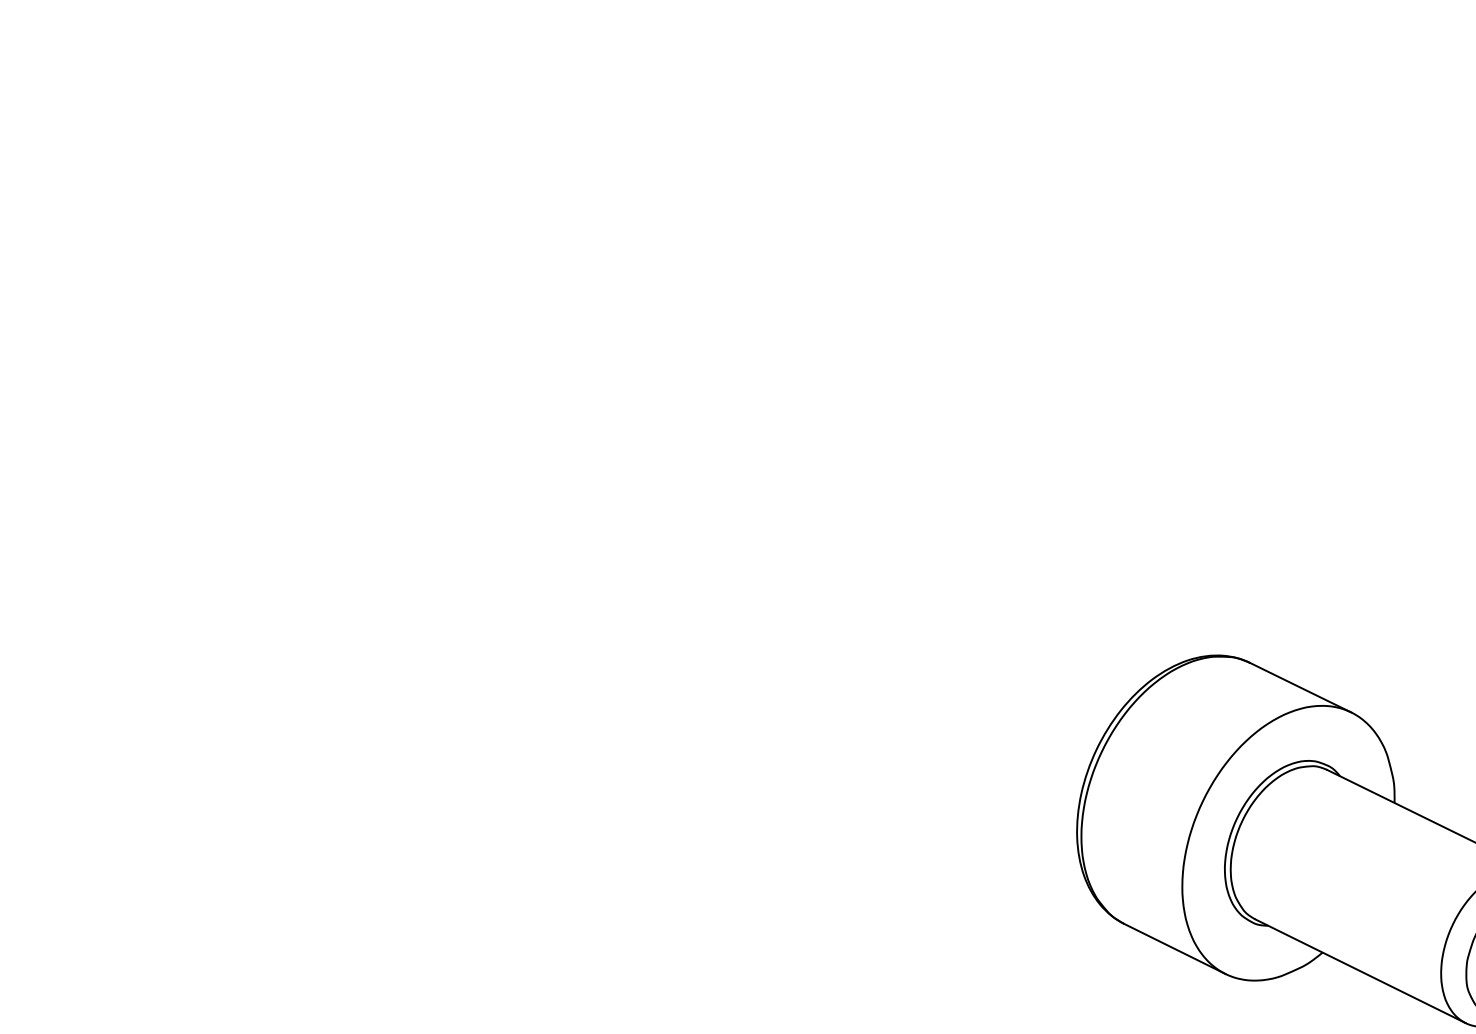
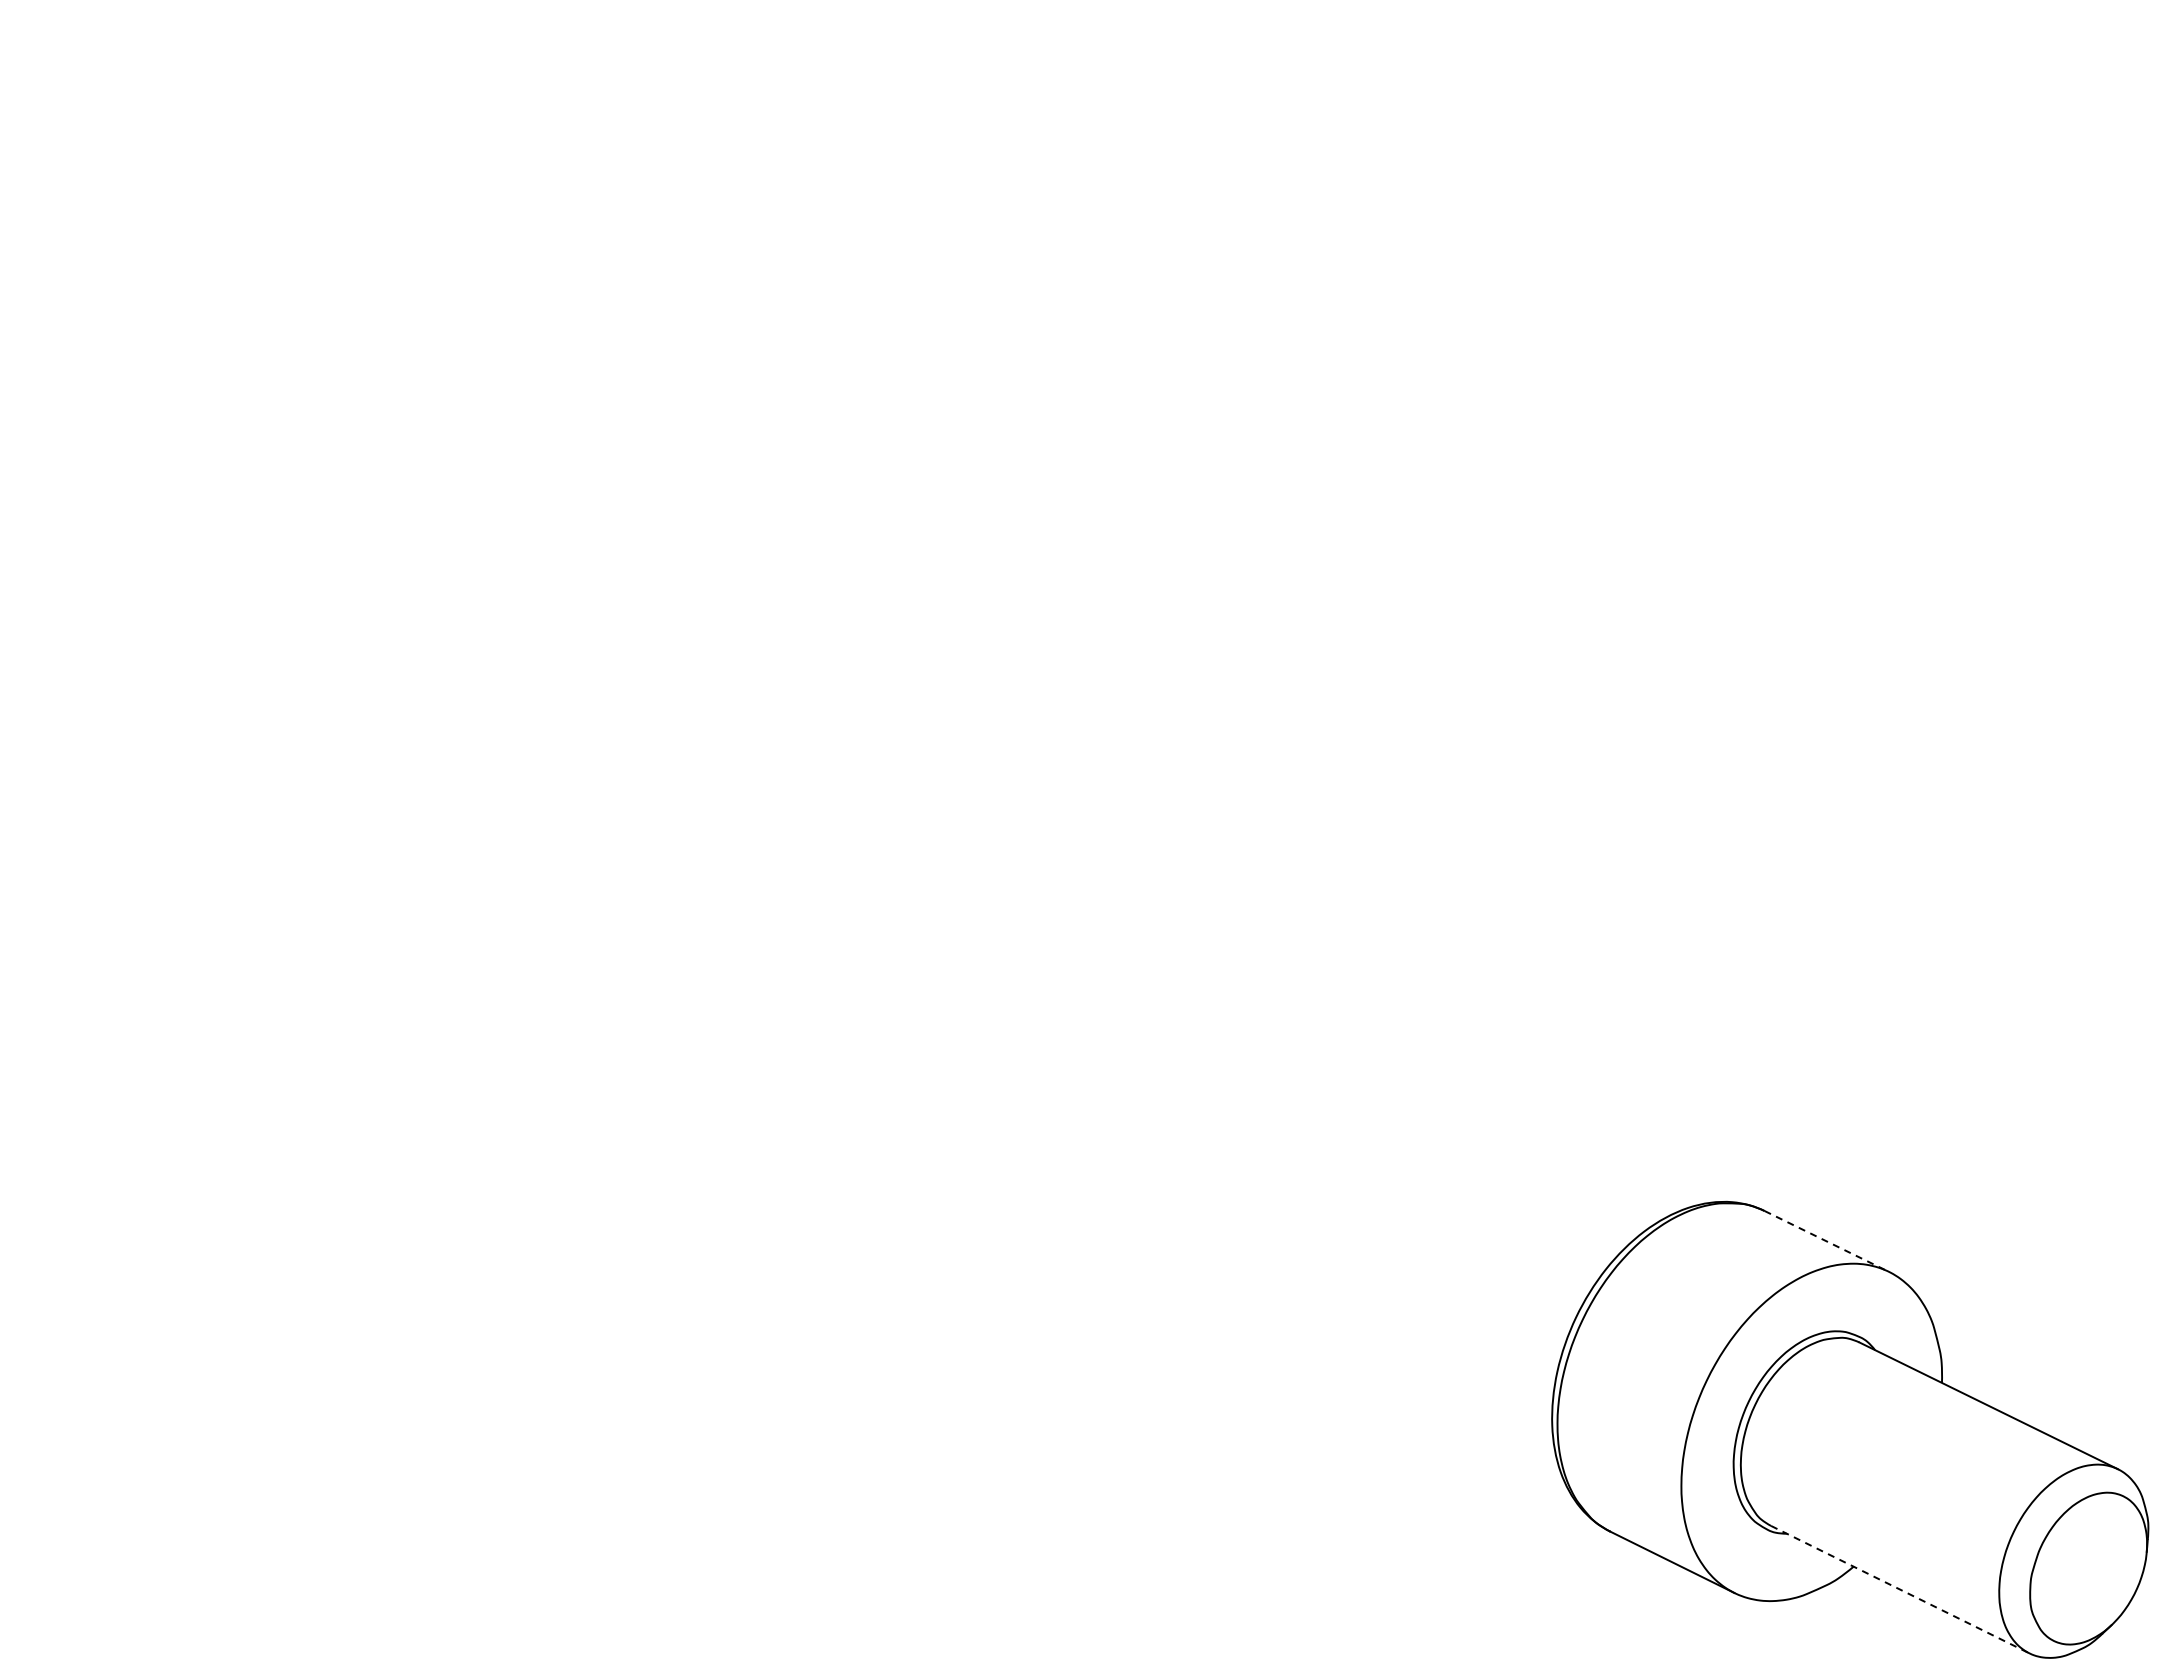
line: (1301, 687) -> (1827, 1241), solid -> dashed
line: (1360, 971) -> (1900, 1589), solid -> dashed

